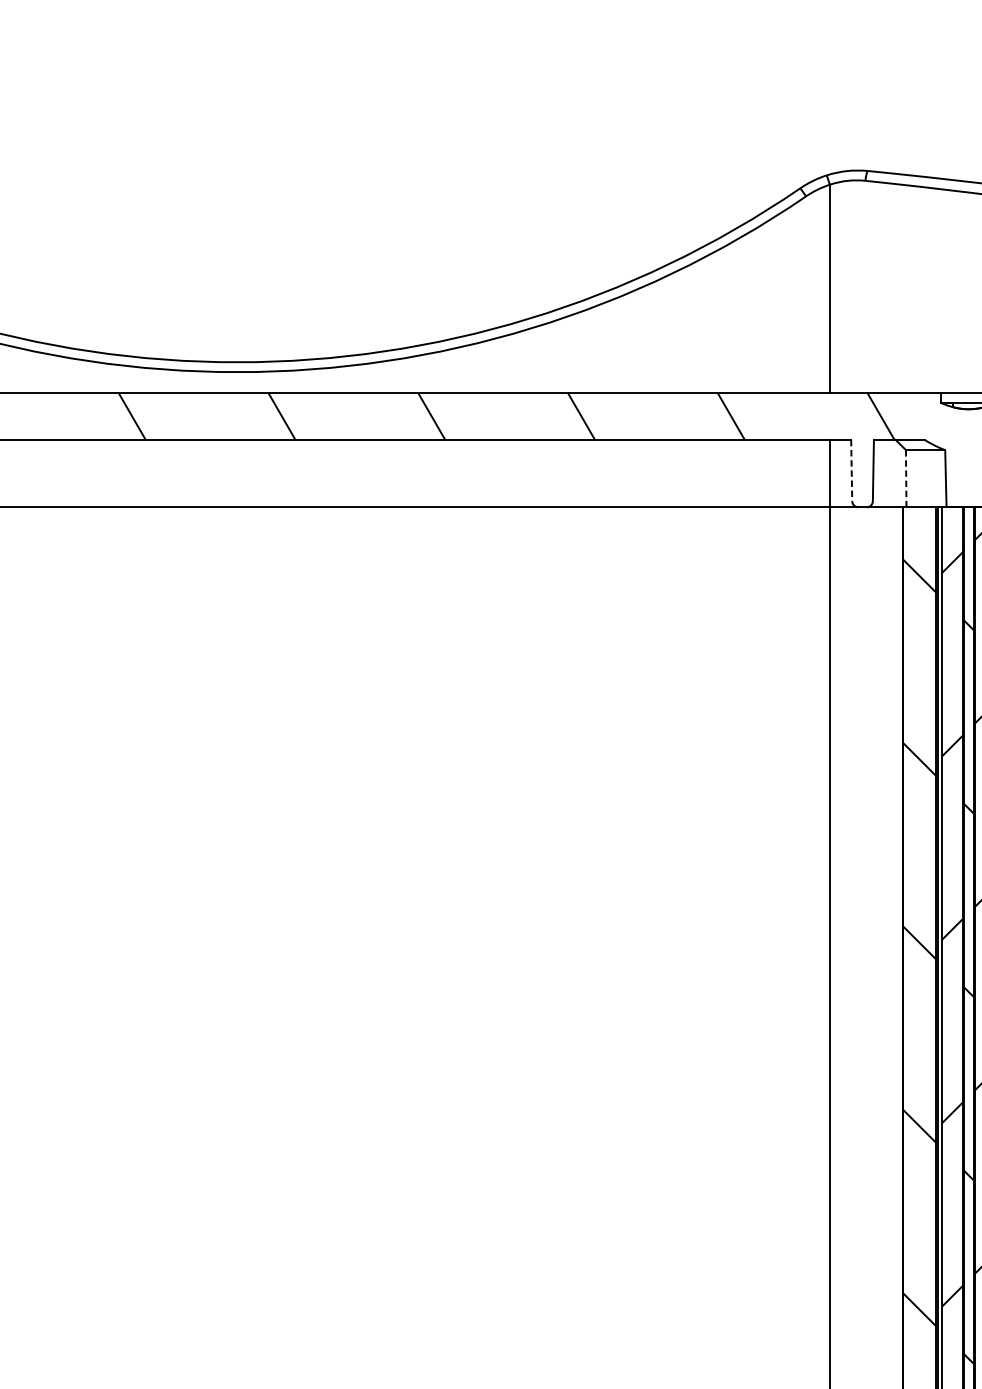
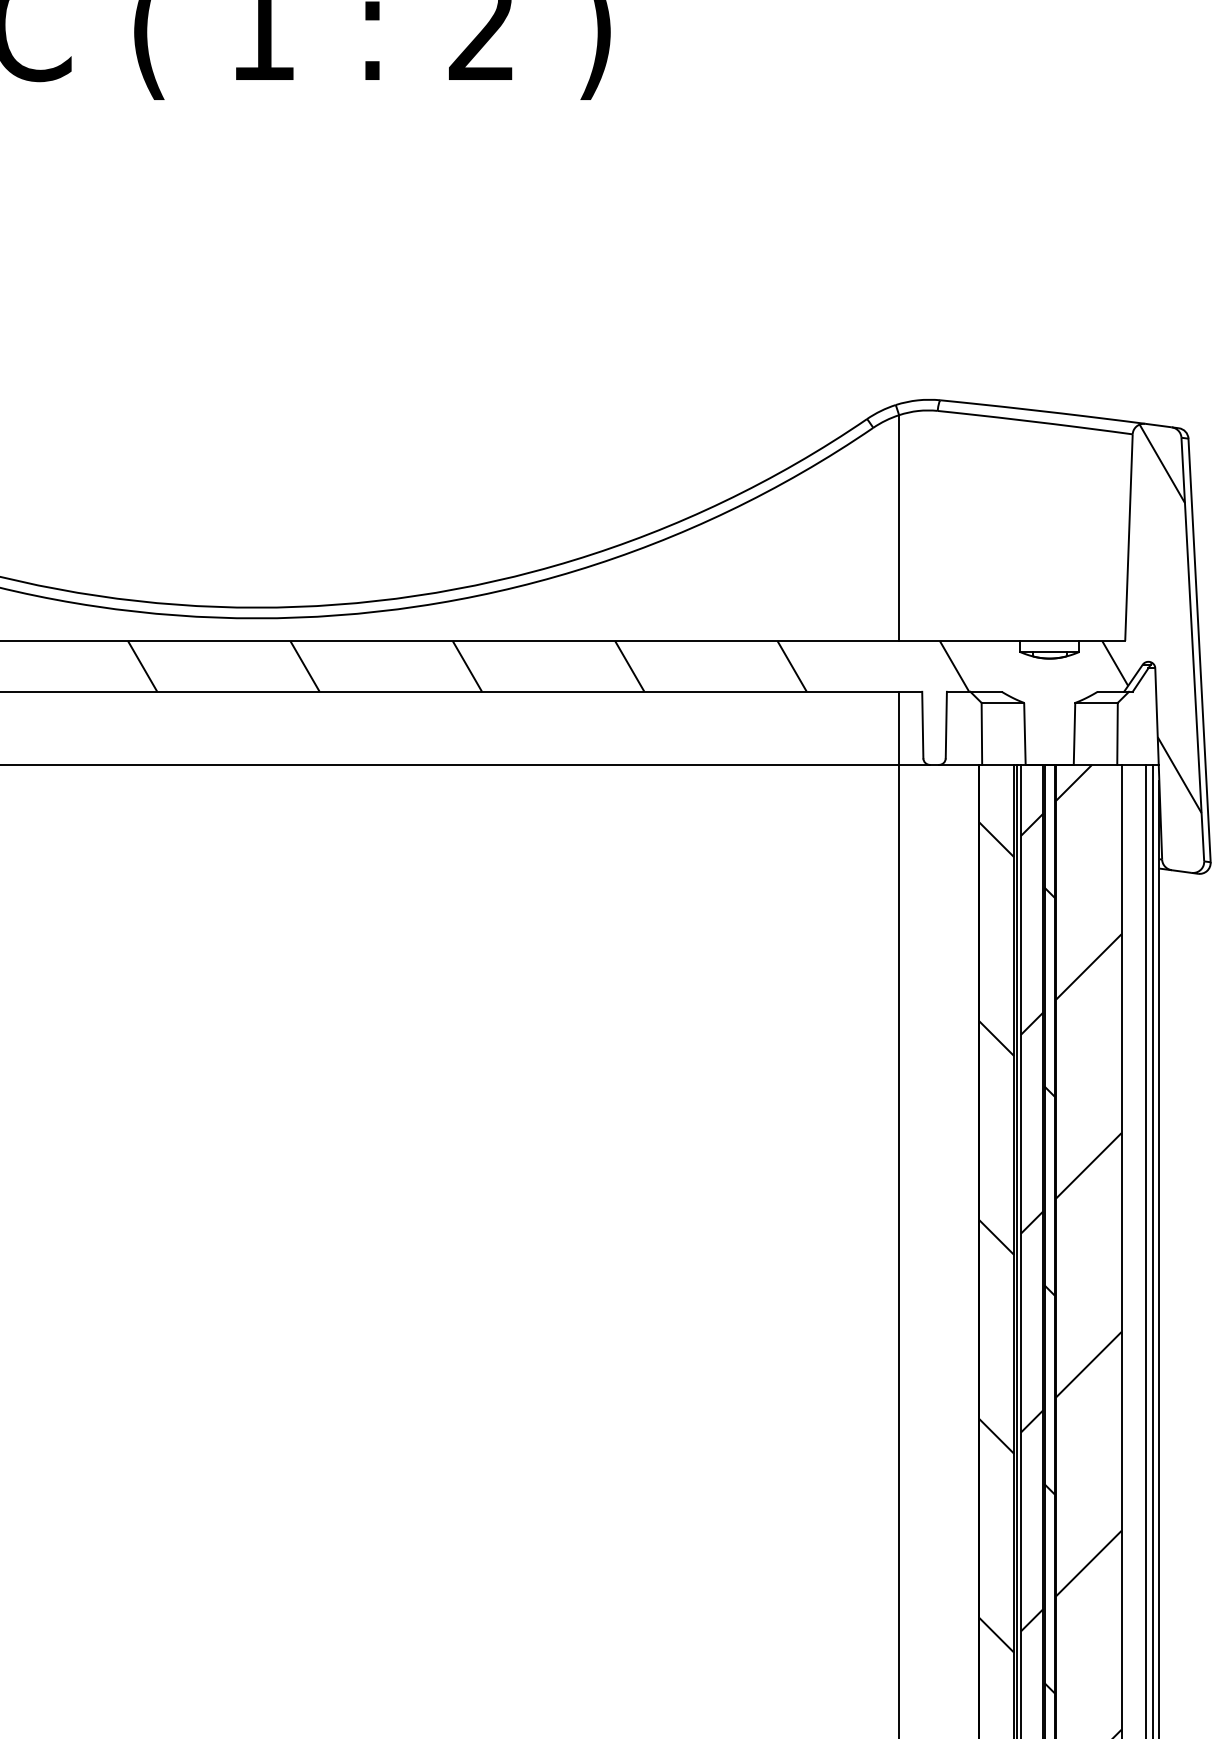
line: (851, 470) -> (922, 725), dashed -> solid
line: (905, 478) -> (981, 733), dashed -> solid

